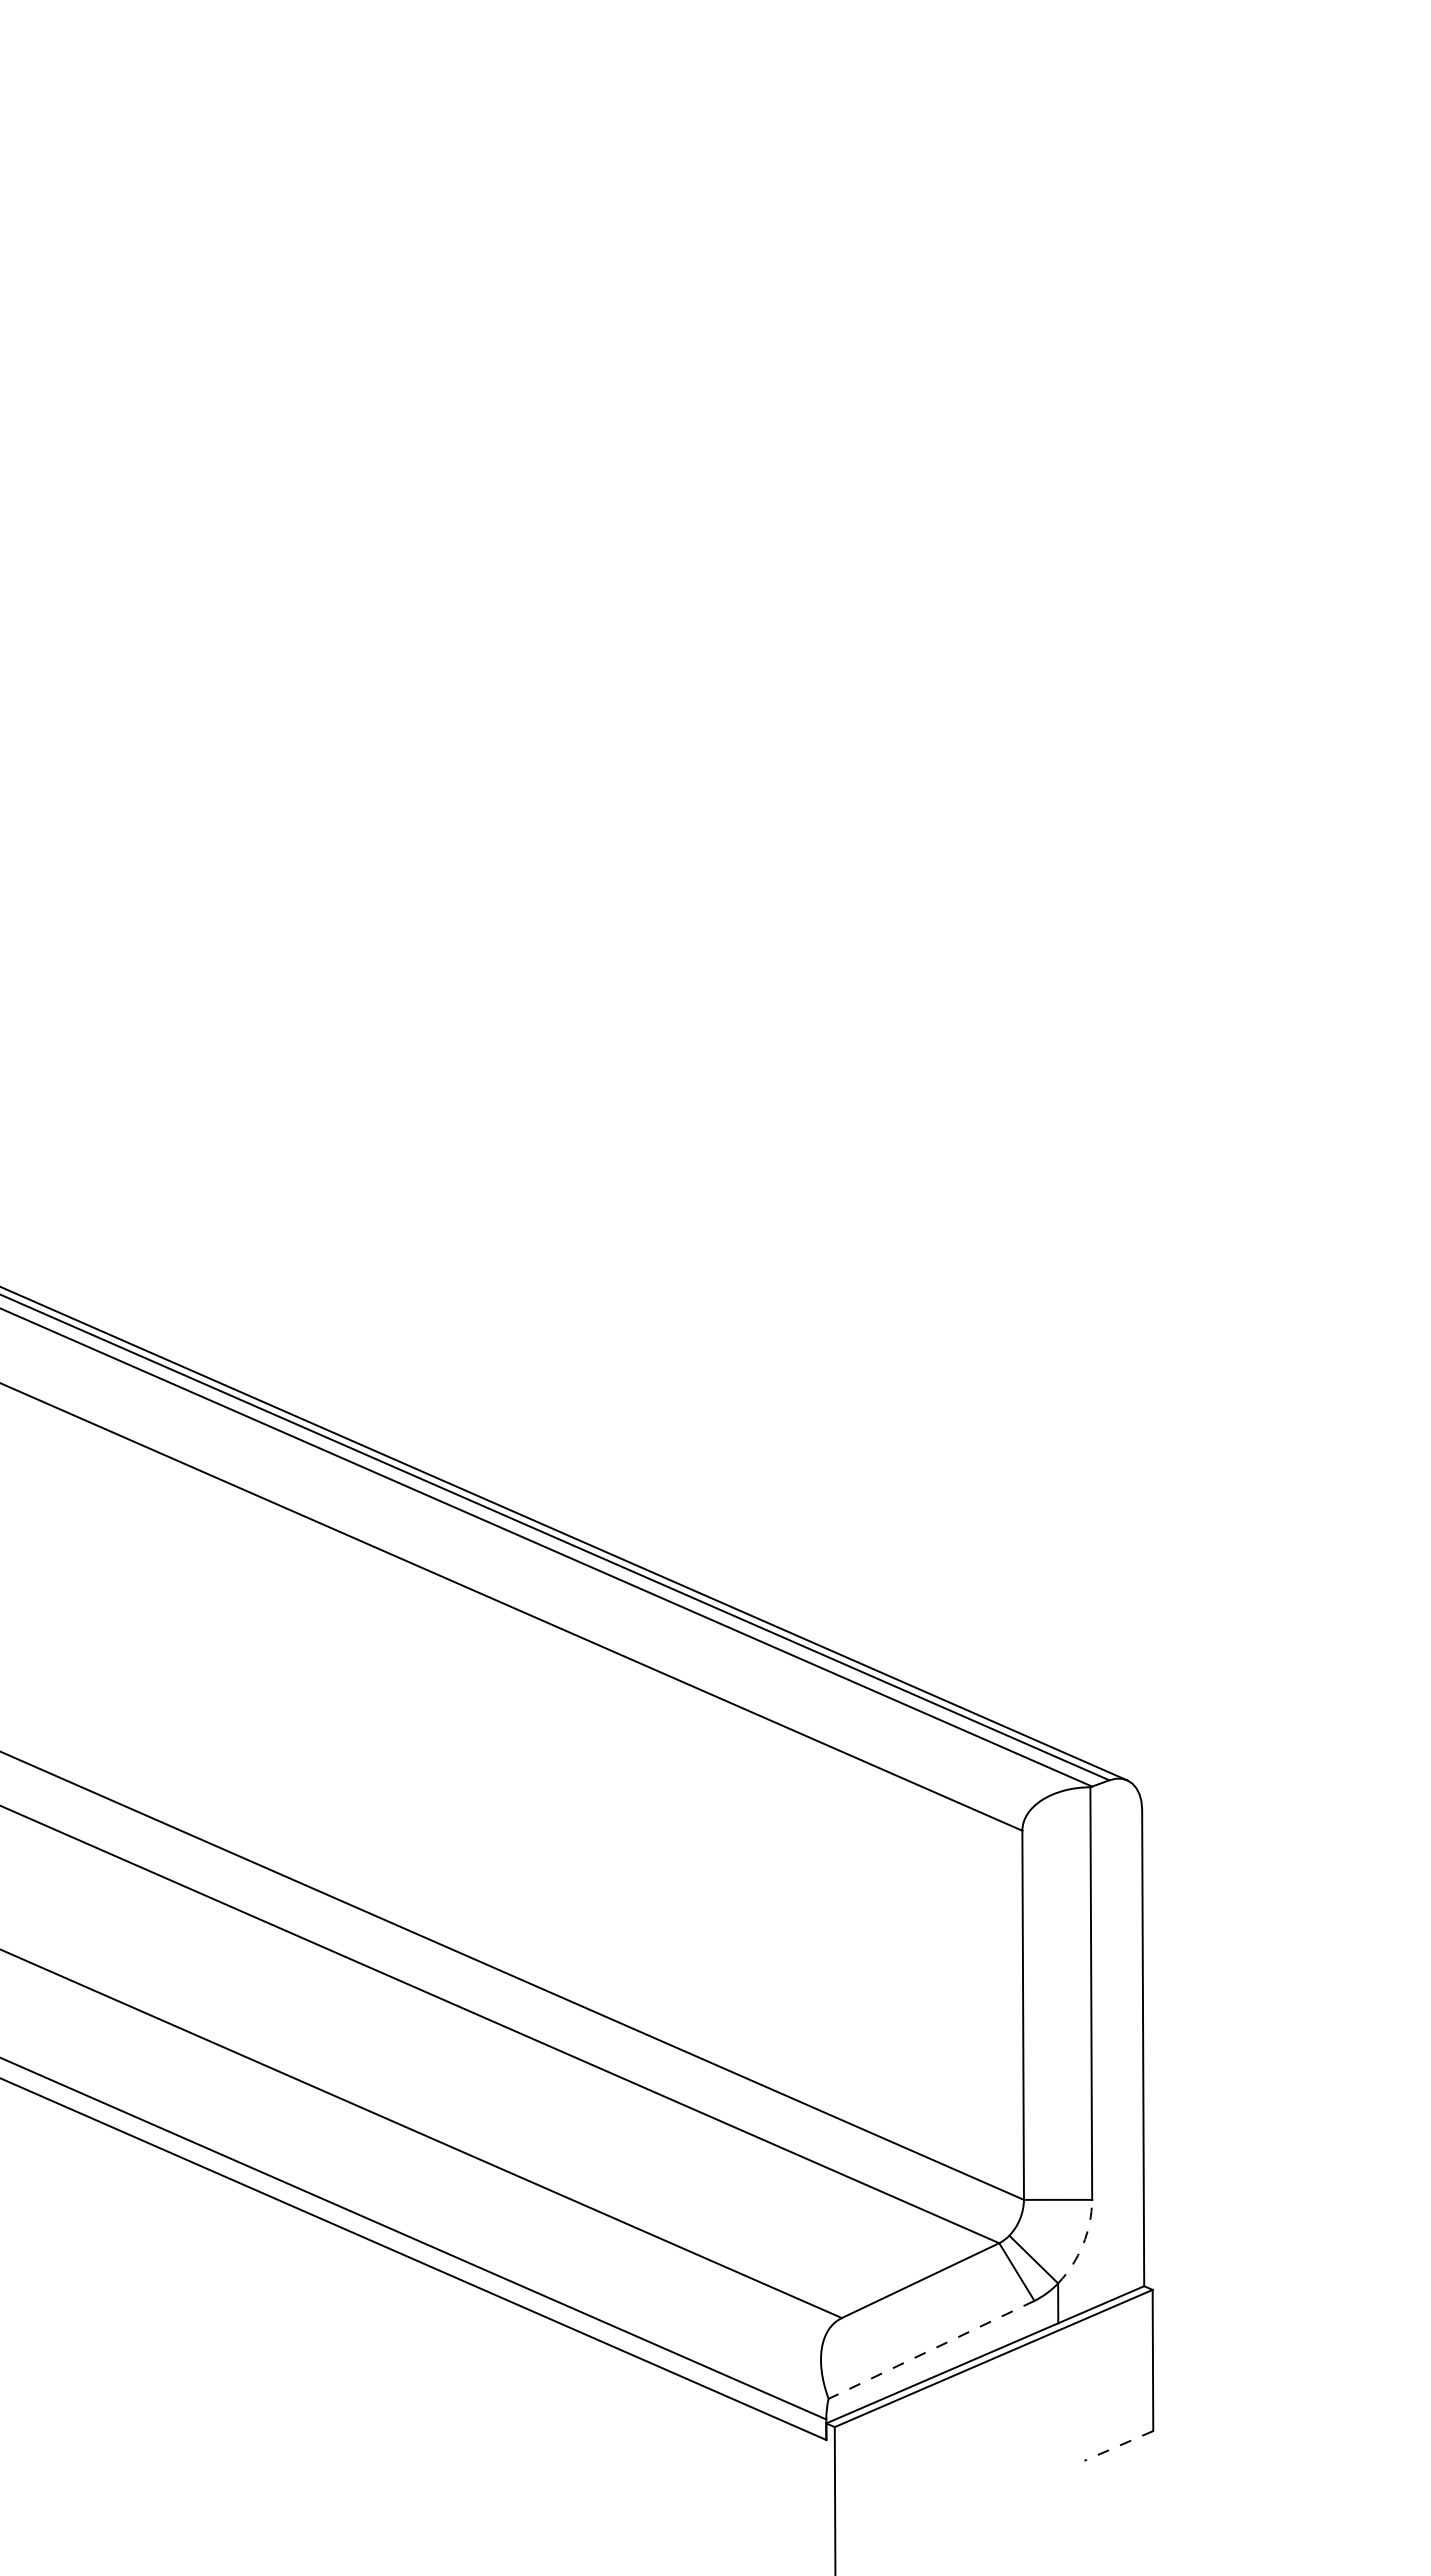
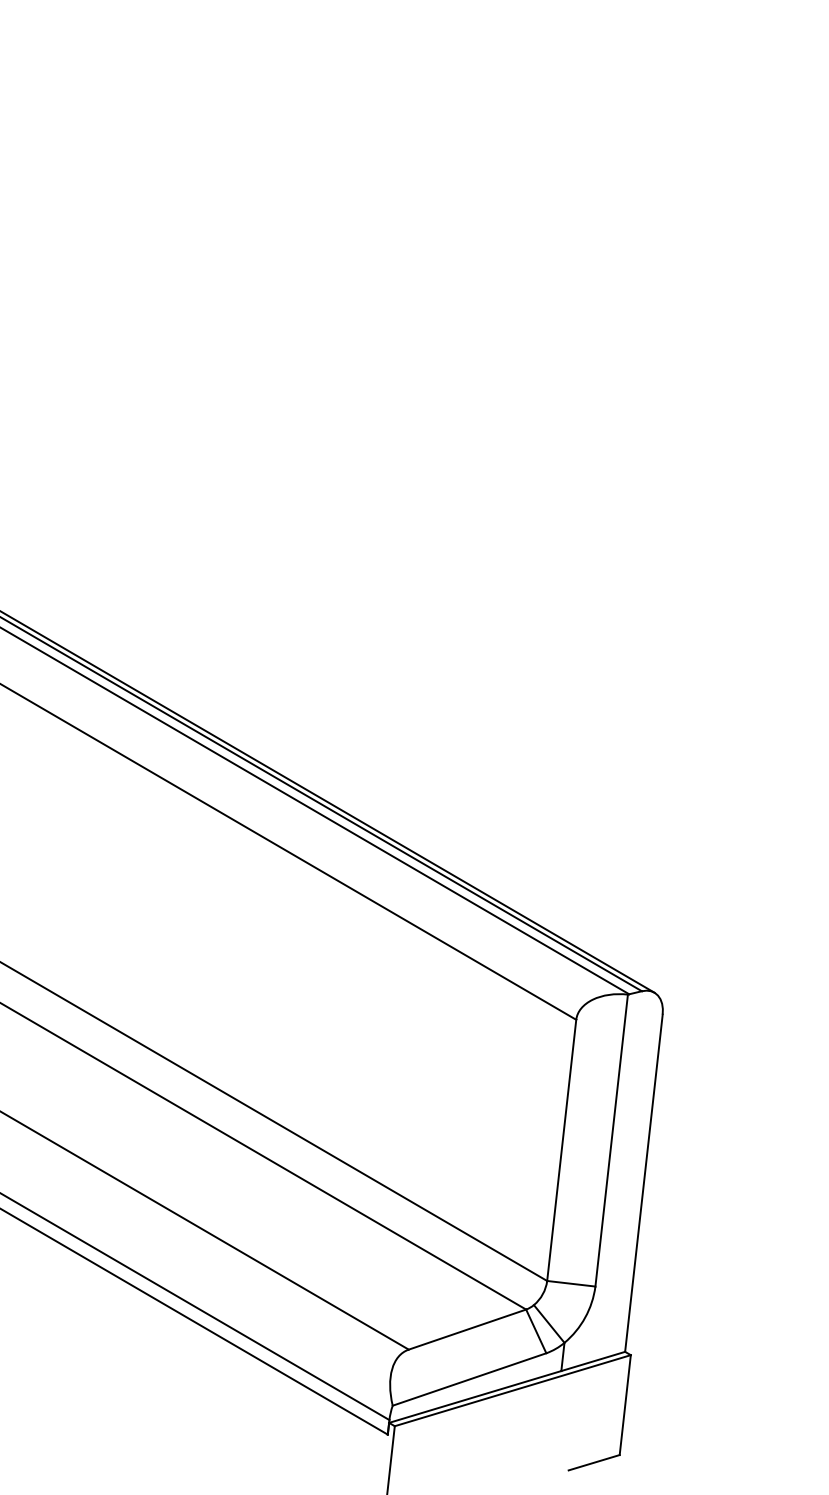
arc: (1083, 2244) -> (585, 1317), dashed -> solid
line: (931, 2349) -> (469, 1379), dashed -> solid
line: (1118, 2446) -> (593, 1463), dashed -> solid

